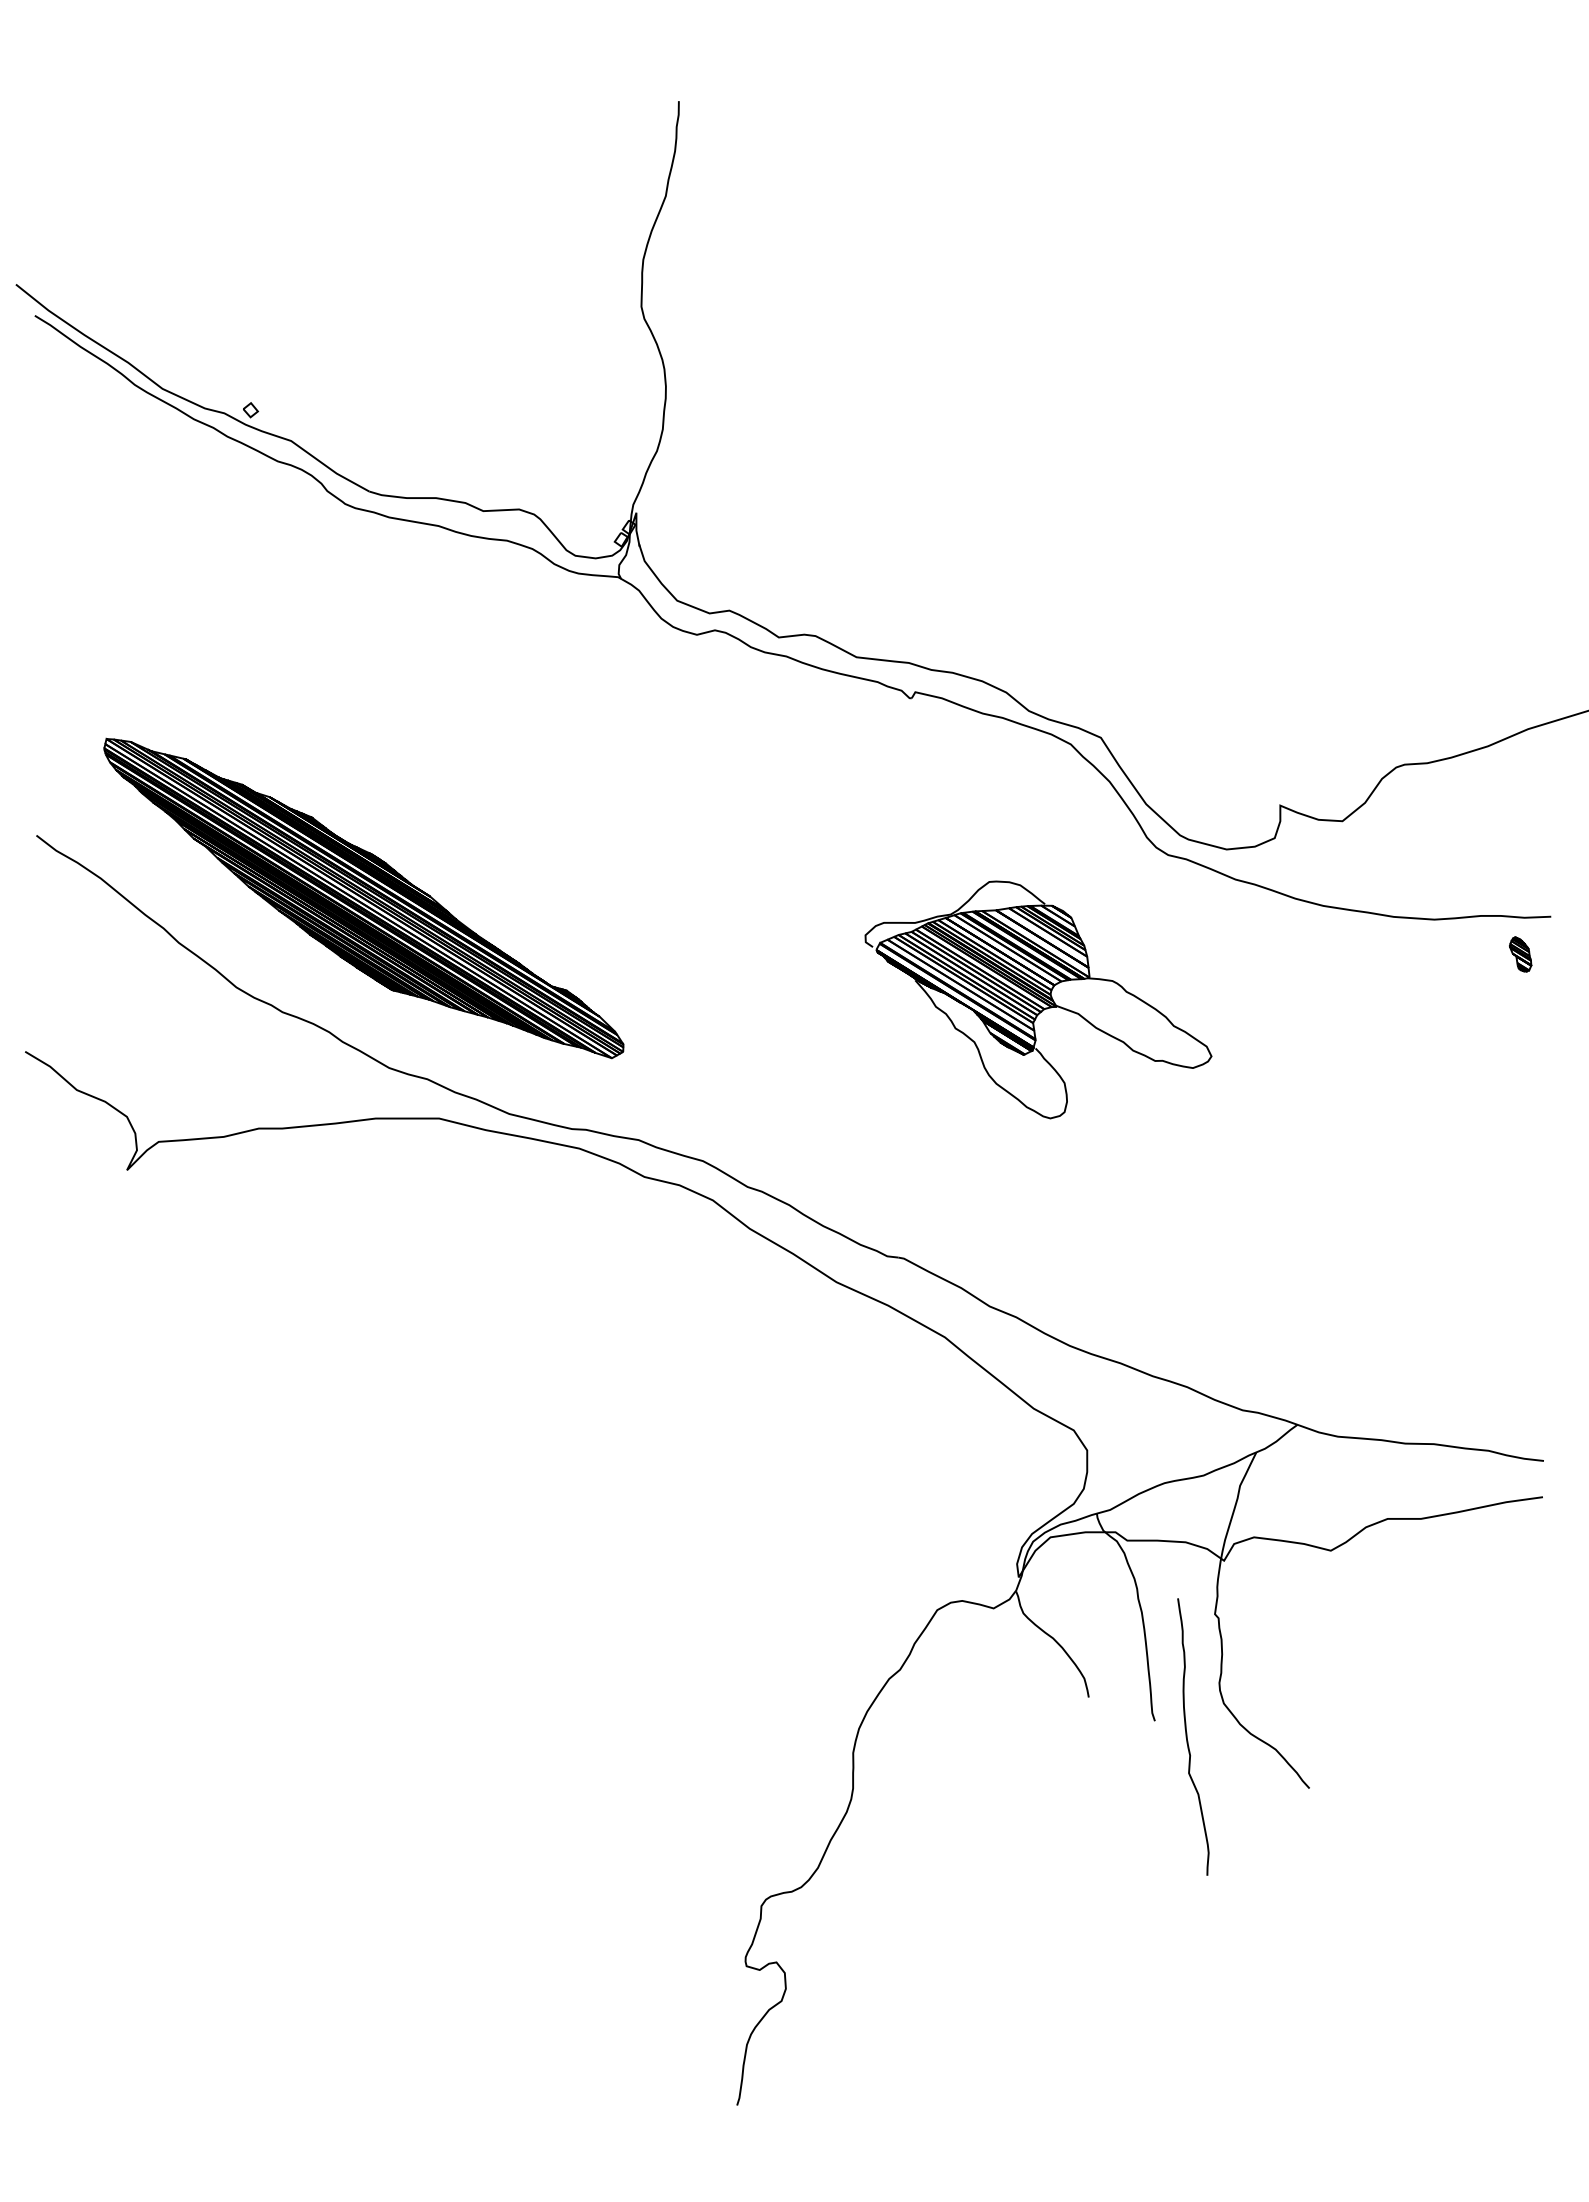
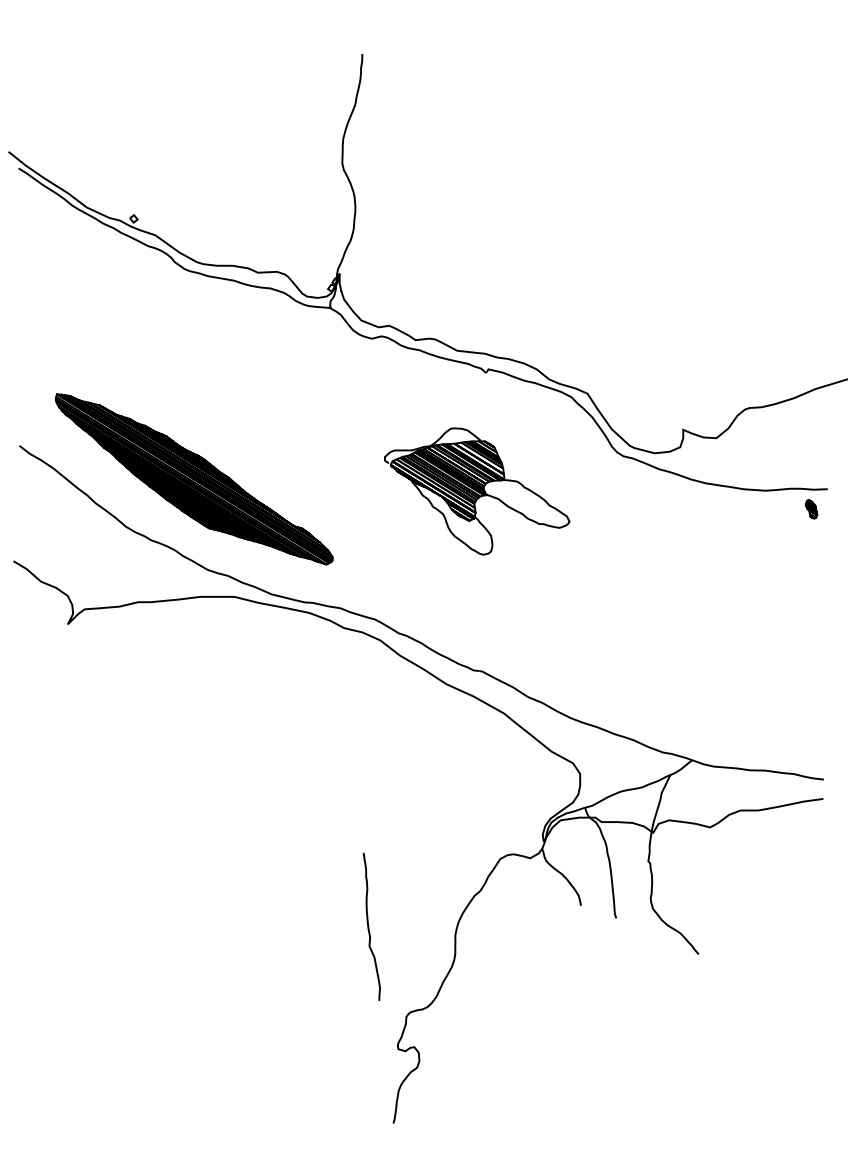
part: (1039, 999) -> (477, 491), moved
curve: (1188, 1736) -> (369, 926), moved

